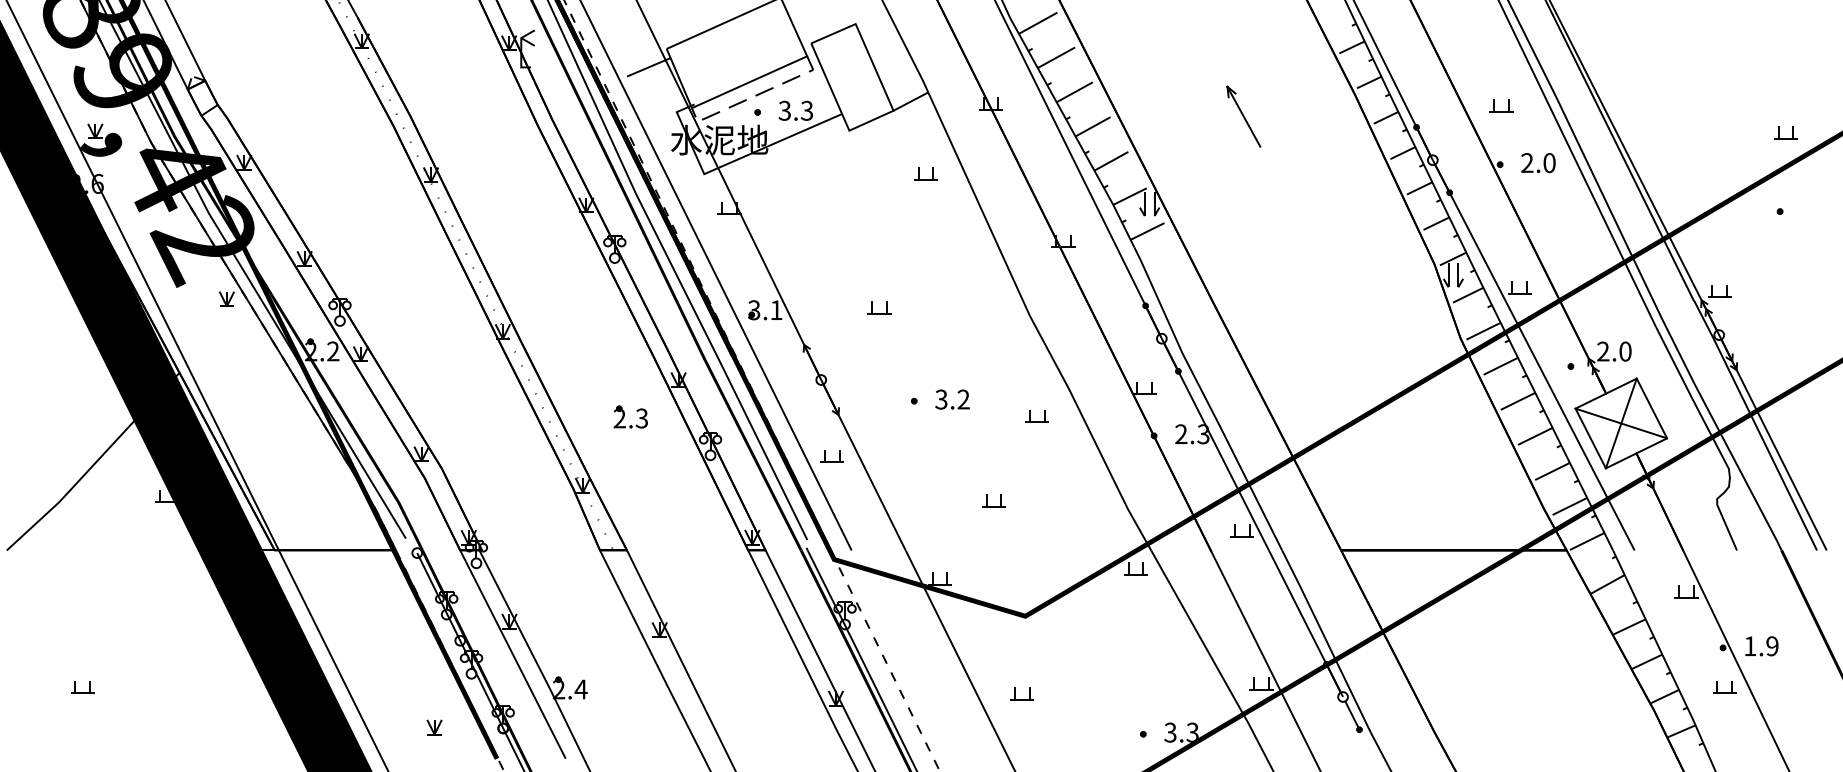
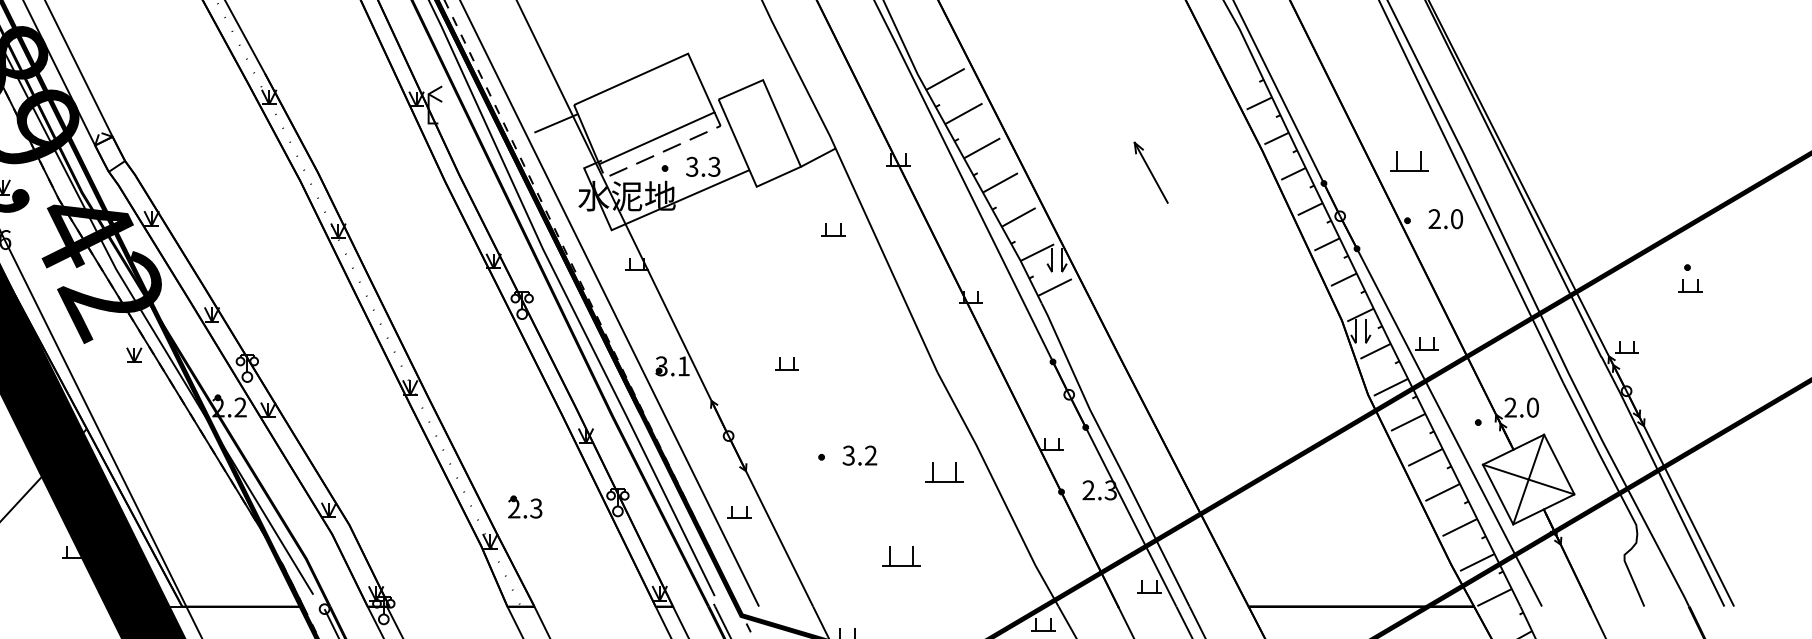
part: (1501, 105) -> (1408, 161), size x1.6
part: (1785, 132) -> (1689, 285), moved
part: (630, 416) -> (524, 506), moved
part: (1036, 416) -> (943, 472), size x1.6
part: (993, 500) -> (900, 556), size x1.6

